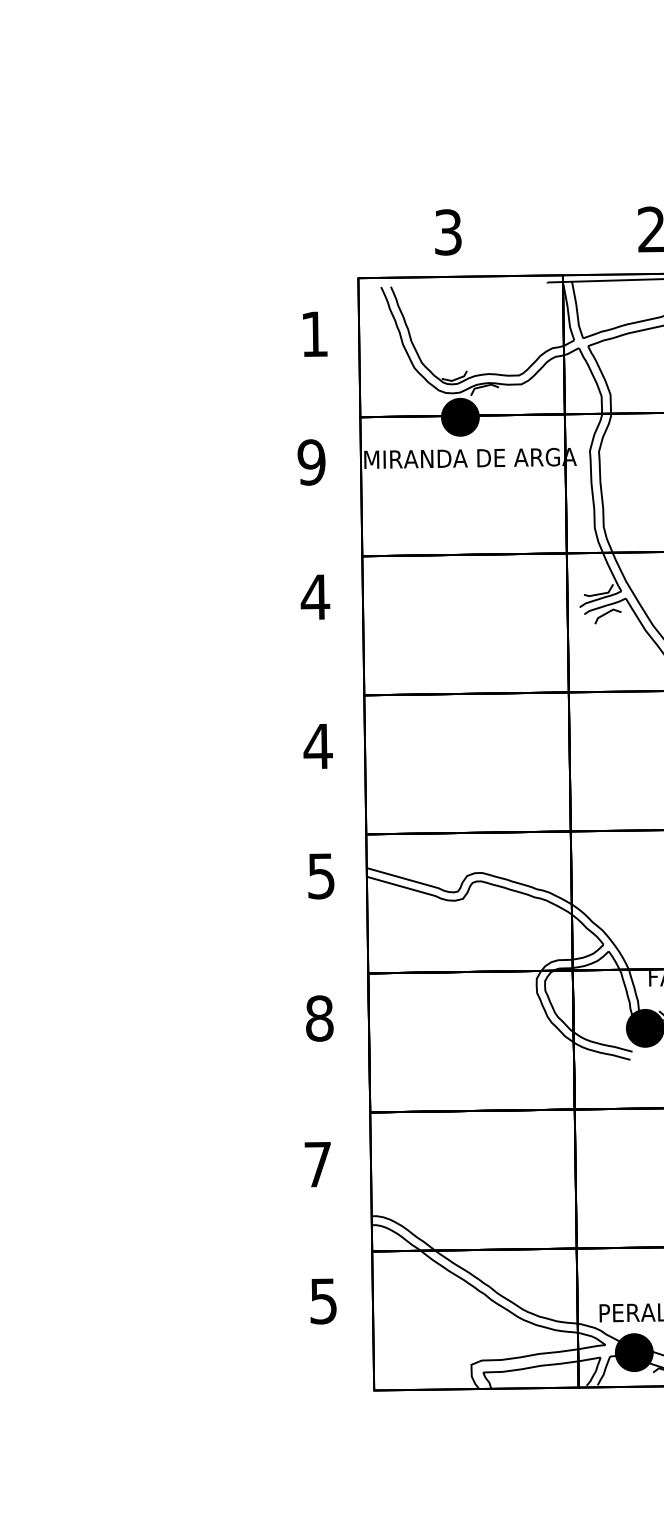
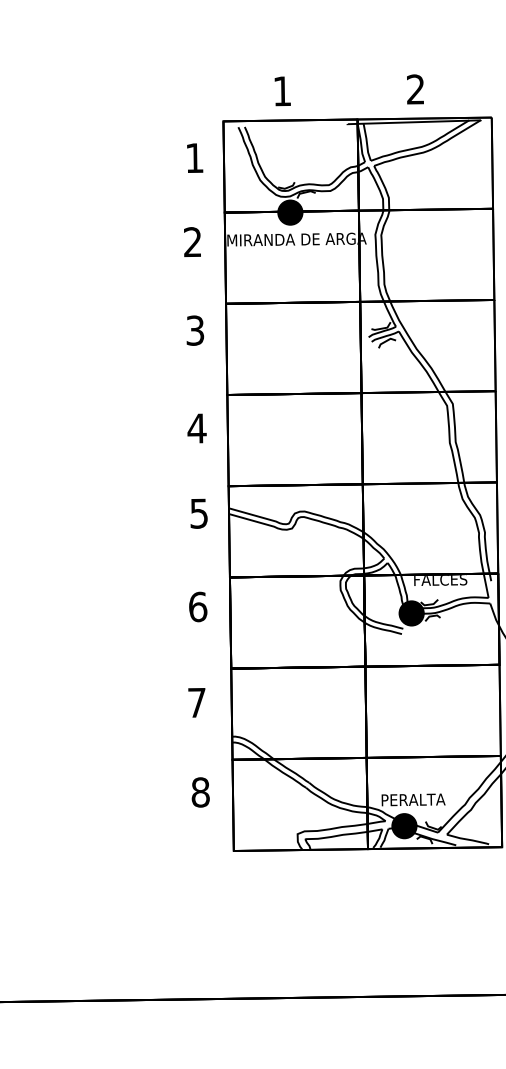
text: (448, 232) -> (282, 91), 3 -> 1
text: (311, 462) -> (192, 242), 9 -> 2
text: (314, 596) -> (194, 330), 4 -> 3
text: (320, 1017) -> (198, 606), 8 -> 6
text: (323, 1301) -> (200, 792), 5 -> 8

